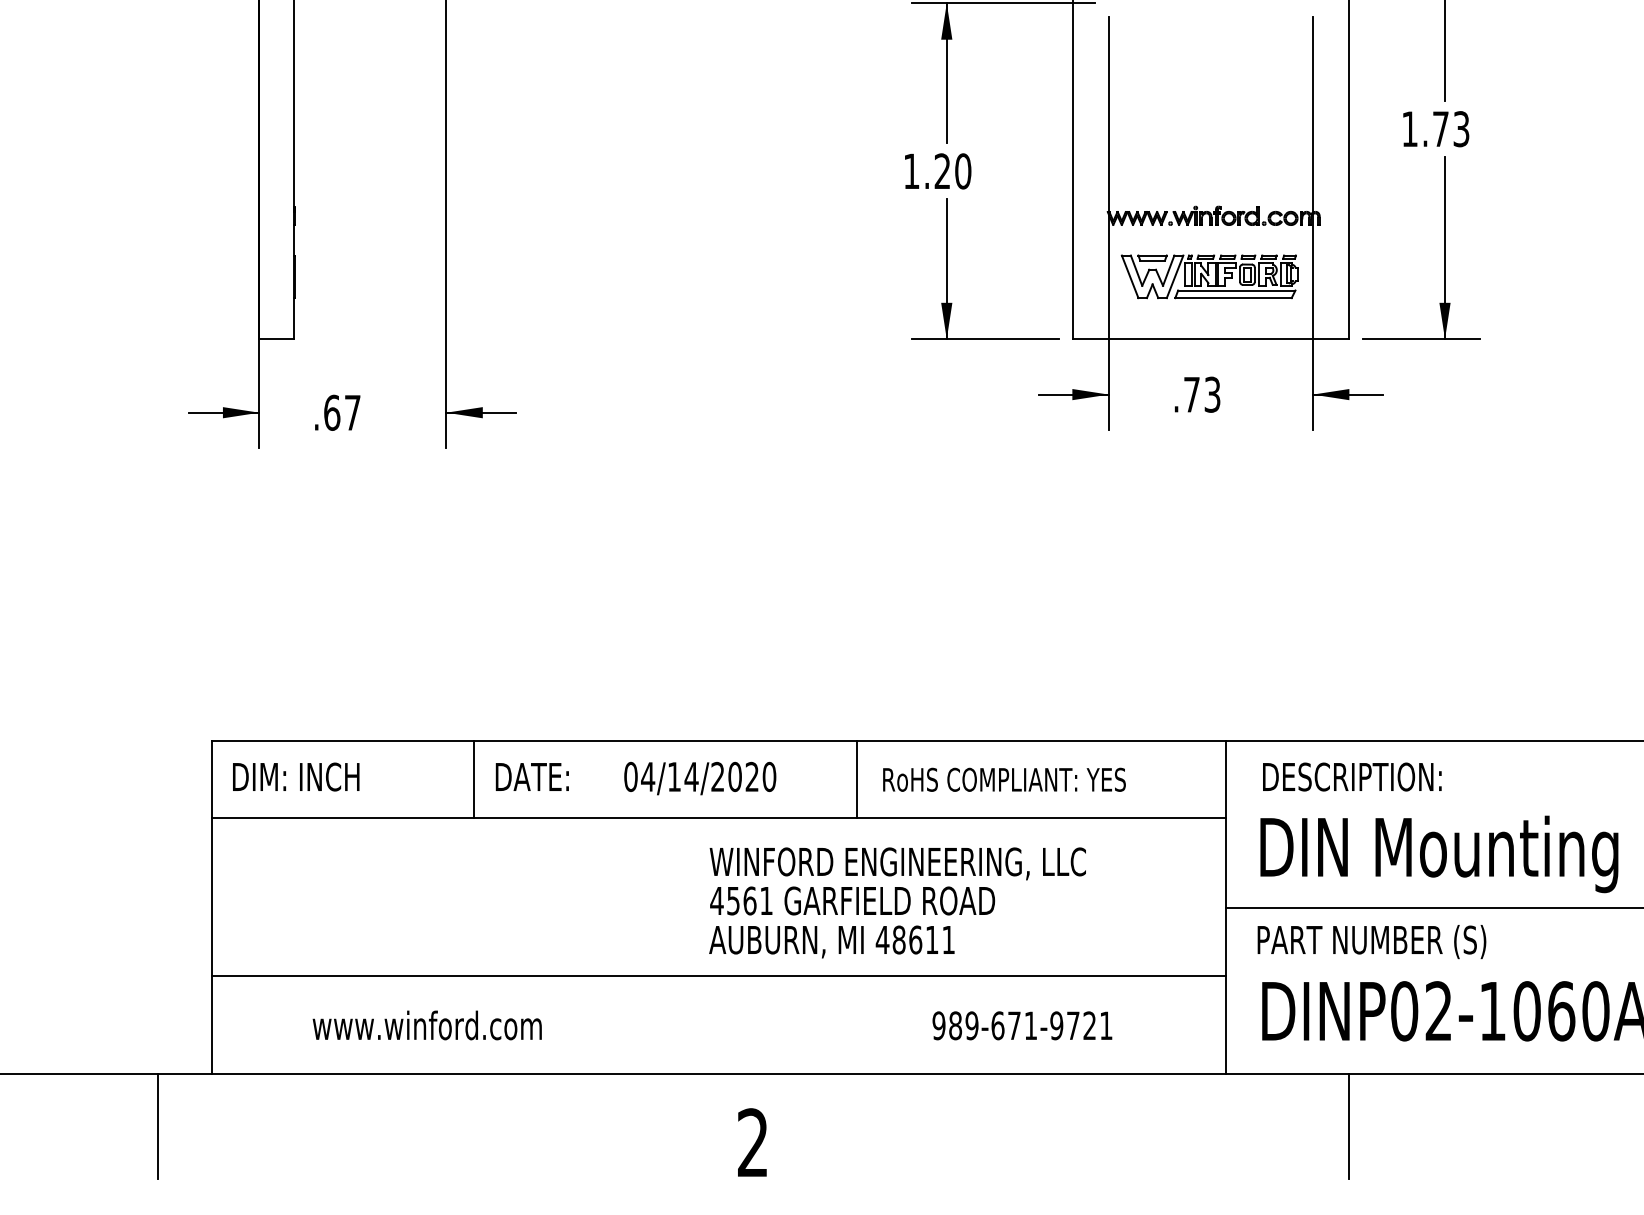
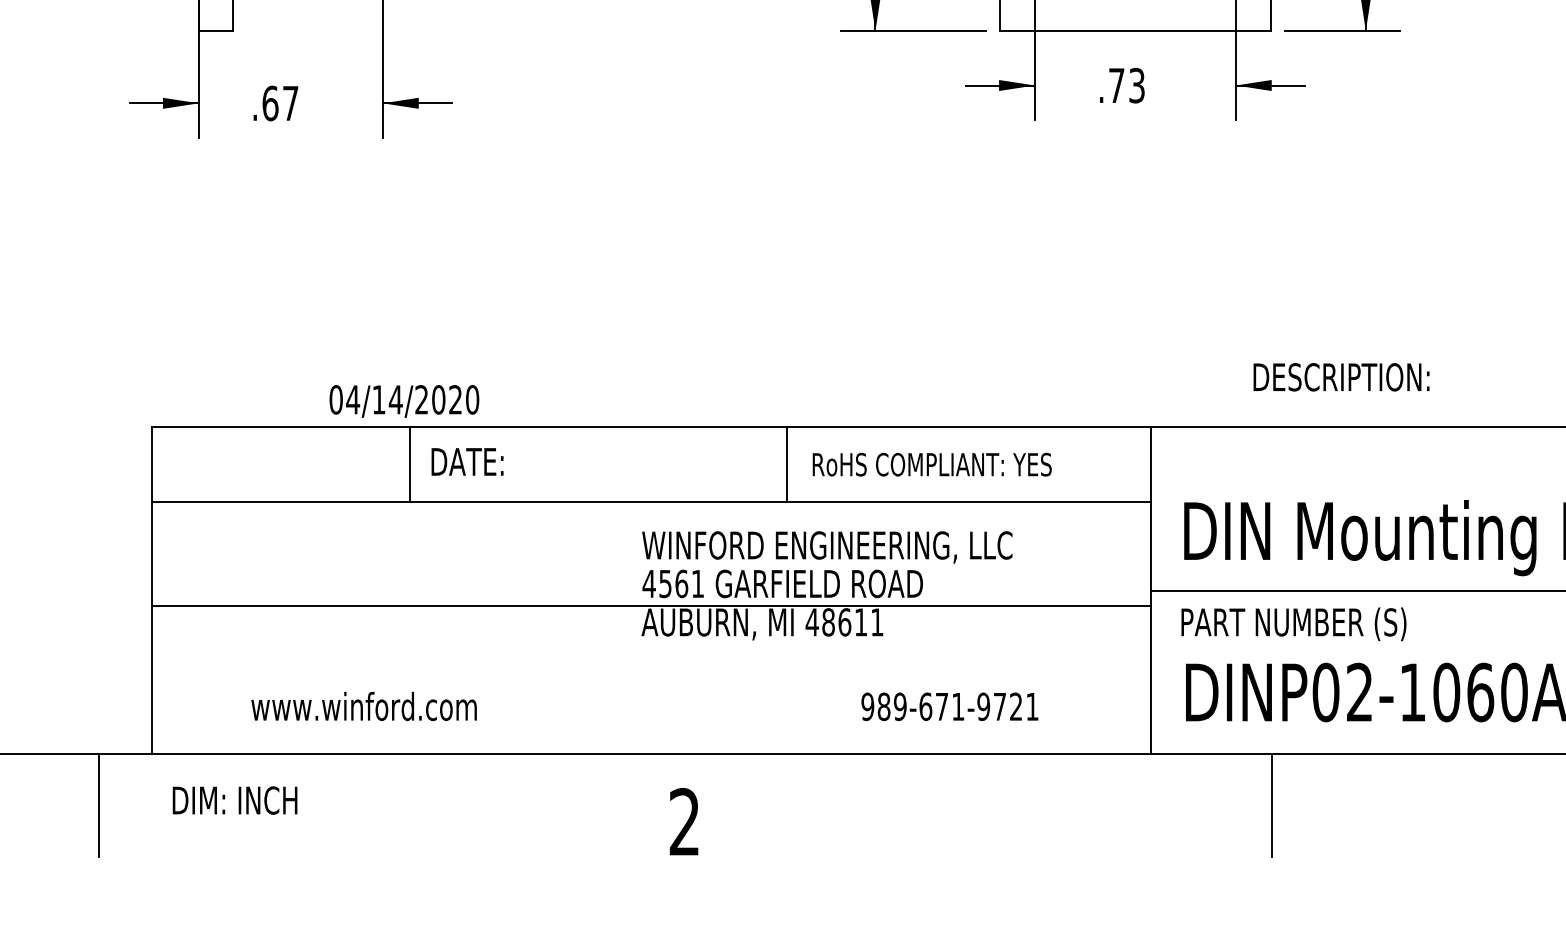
text: (296, 776) -> (235, 800), moved
text: (1352, 776) -> (1341, 376), moved
text: (700, 778) -> (404, 401), moved
line: (718, 976) -> (650, 606), moved

